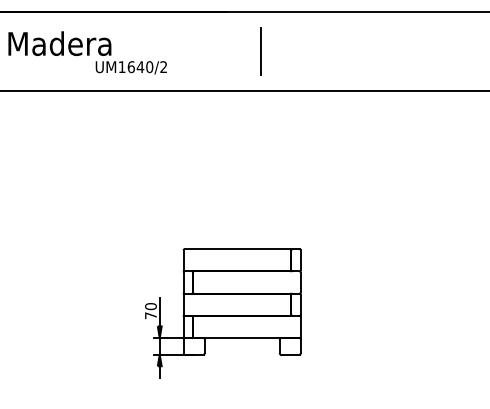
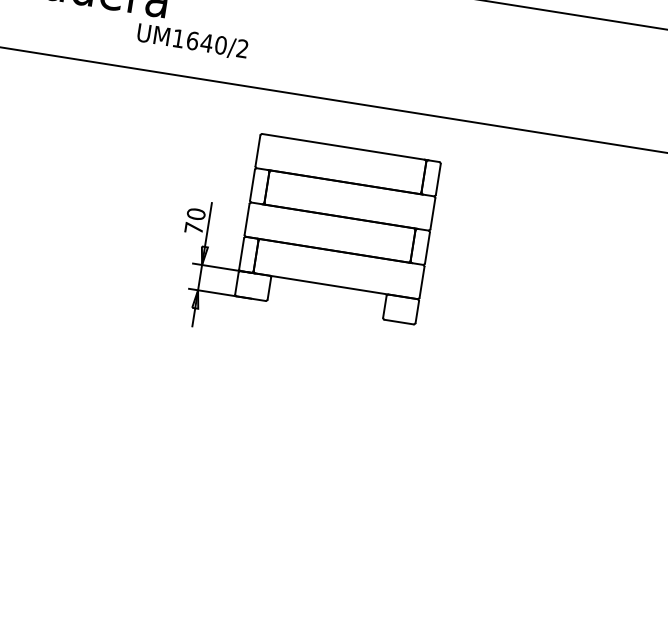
line: (261, 51) -> (397, 48), removed
part: (223, 313) -> (306, 242), moved

